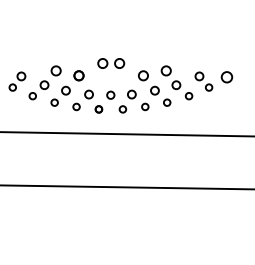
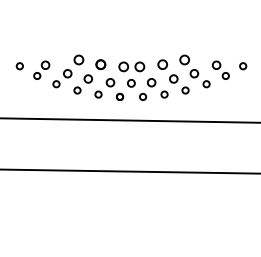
part: (110, 63) -> (131, 66), moved
part: (227, 77) -> (243, 66), size x0.62

